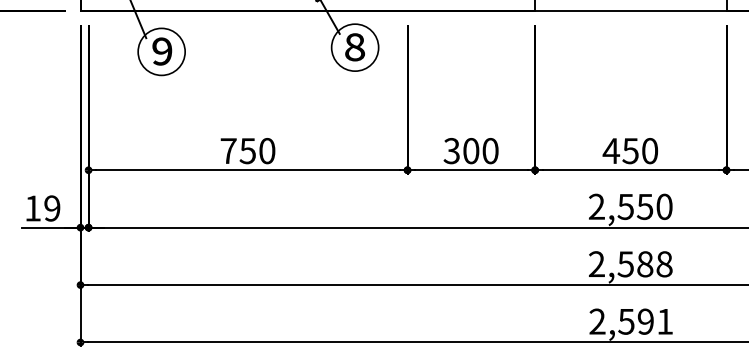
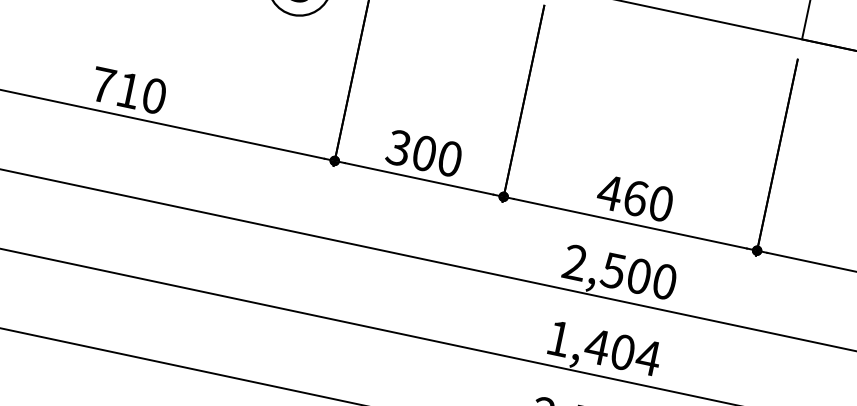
text: (247, 151) -> (128, 91), 750 -> 710
text: (630, 151) -> (635, 198), 450 -> 460
text: (644, 206) -> (638, 275), 2,550 -> 2,500
text: (630, 264) -> (603, 348), 2,588 -> 1,404

